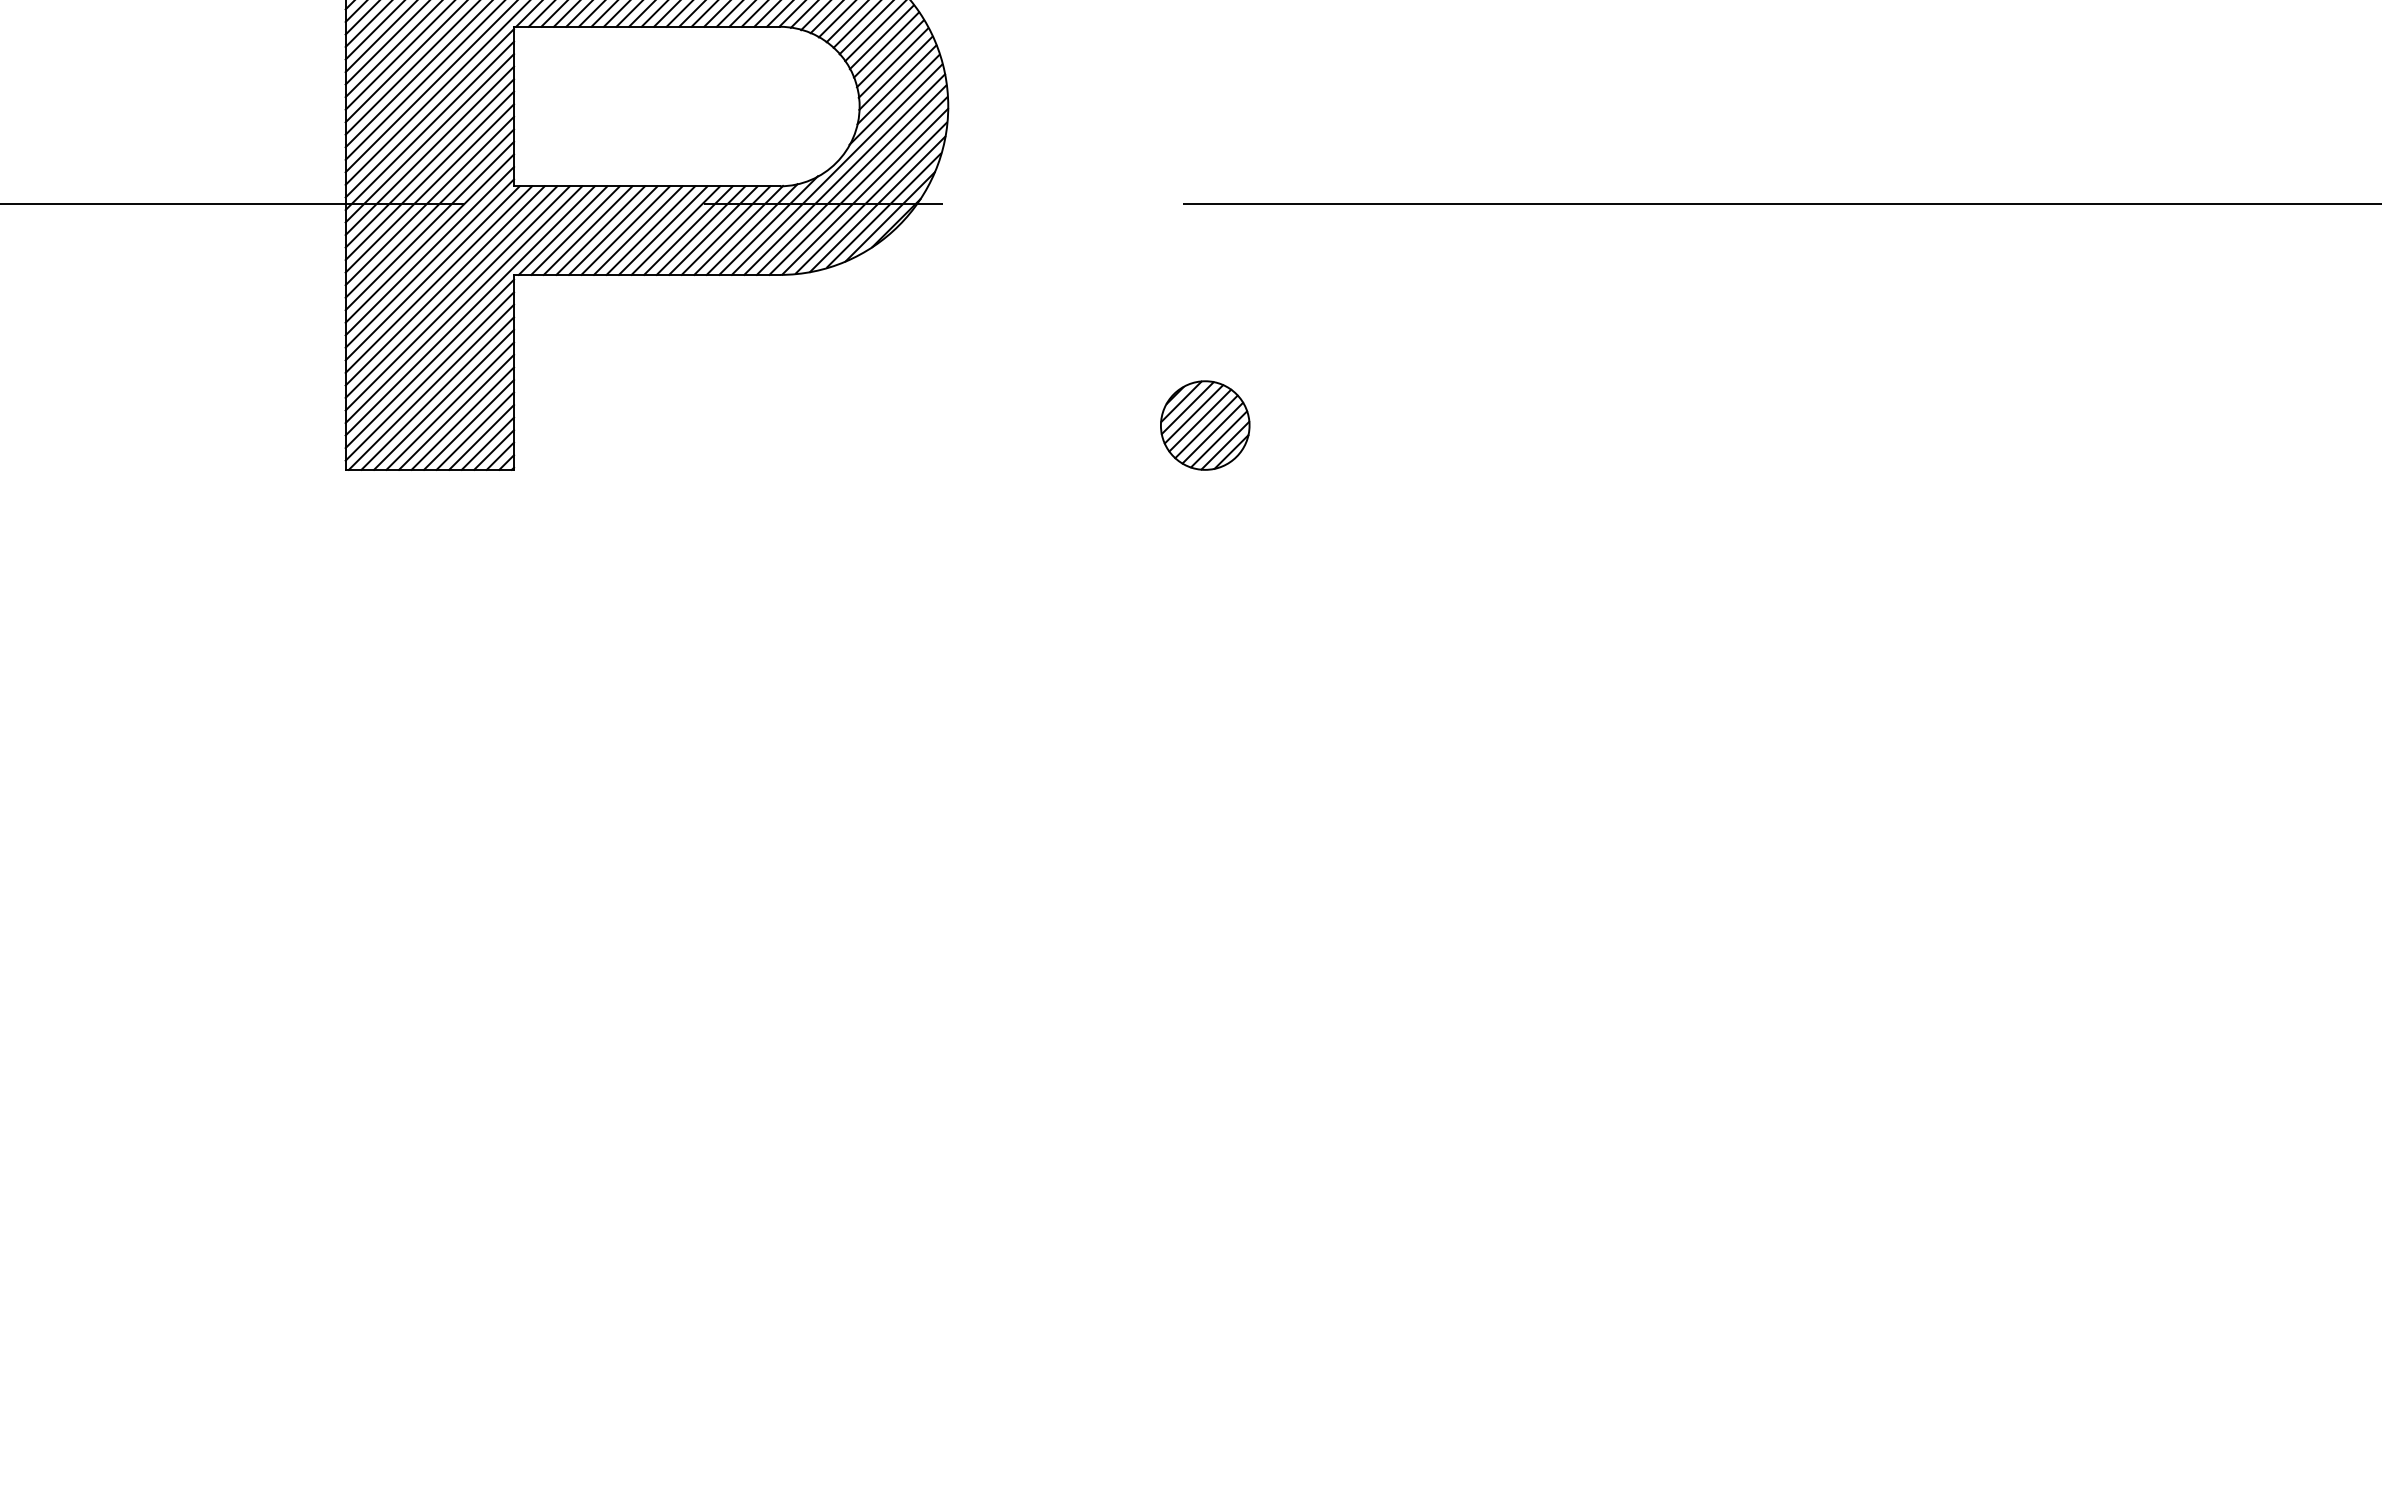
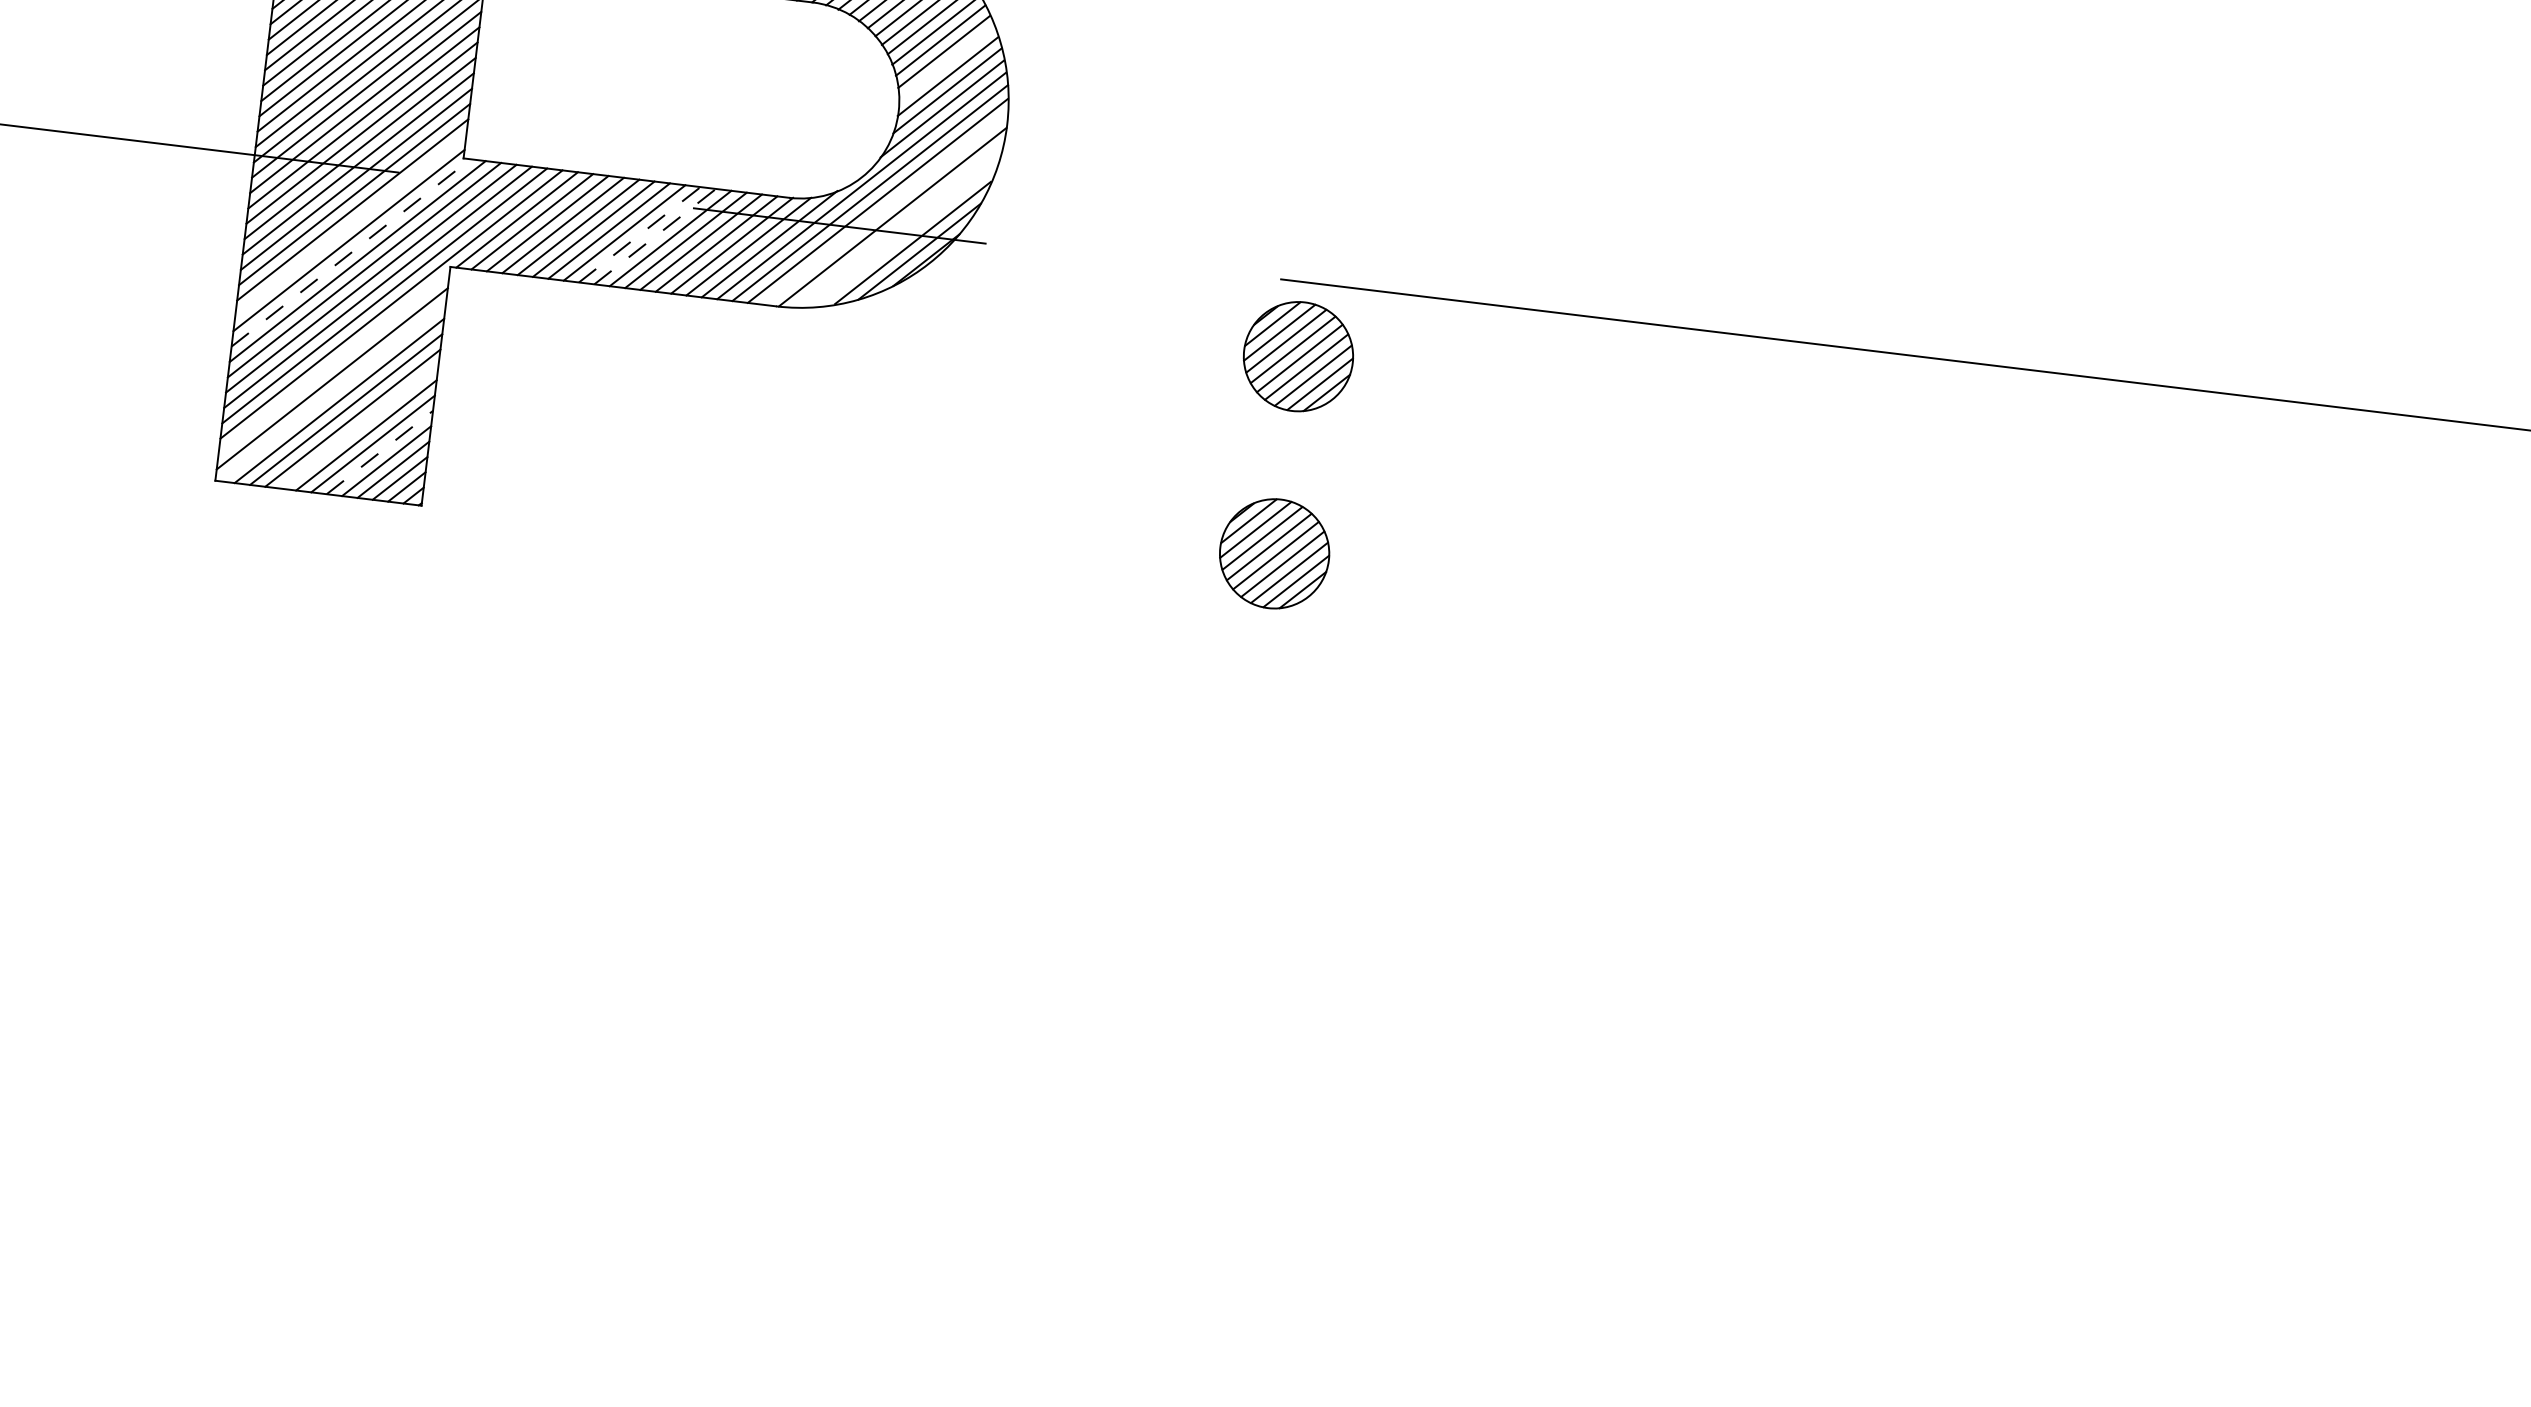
line: (893, 62) -> (946, 63), removed
line: (858, 185) -> (885, 208), removed
line: (871, 197) -> (899, 225), removed
line: (877, 204) -> (906, 234), removed
line: (663, 230) -> (640, 234), solid -> dashed
line: (675, 230) -> (654, 236), solid -> dashed
line: (429, 251) -> (350, 225), removed
part: (1205, 264) -> (1298, 356), added
line: (433, 272) -> (352, 252), solid -> dashed
line: (429, 363) -> (333, 362), removed
line: (431, 386) -> (332, 391), removed
line: (456, 411) -> (359, 425), removed
line: (475, 431) -> (380, 452), solid -> dashed

